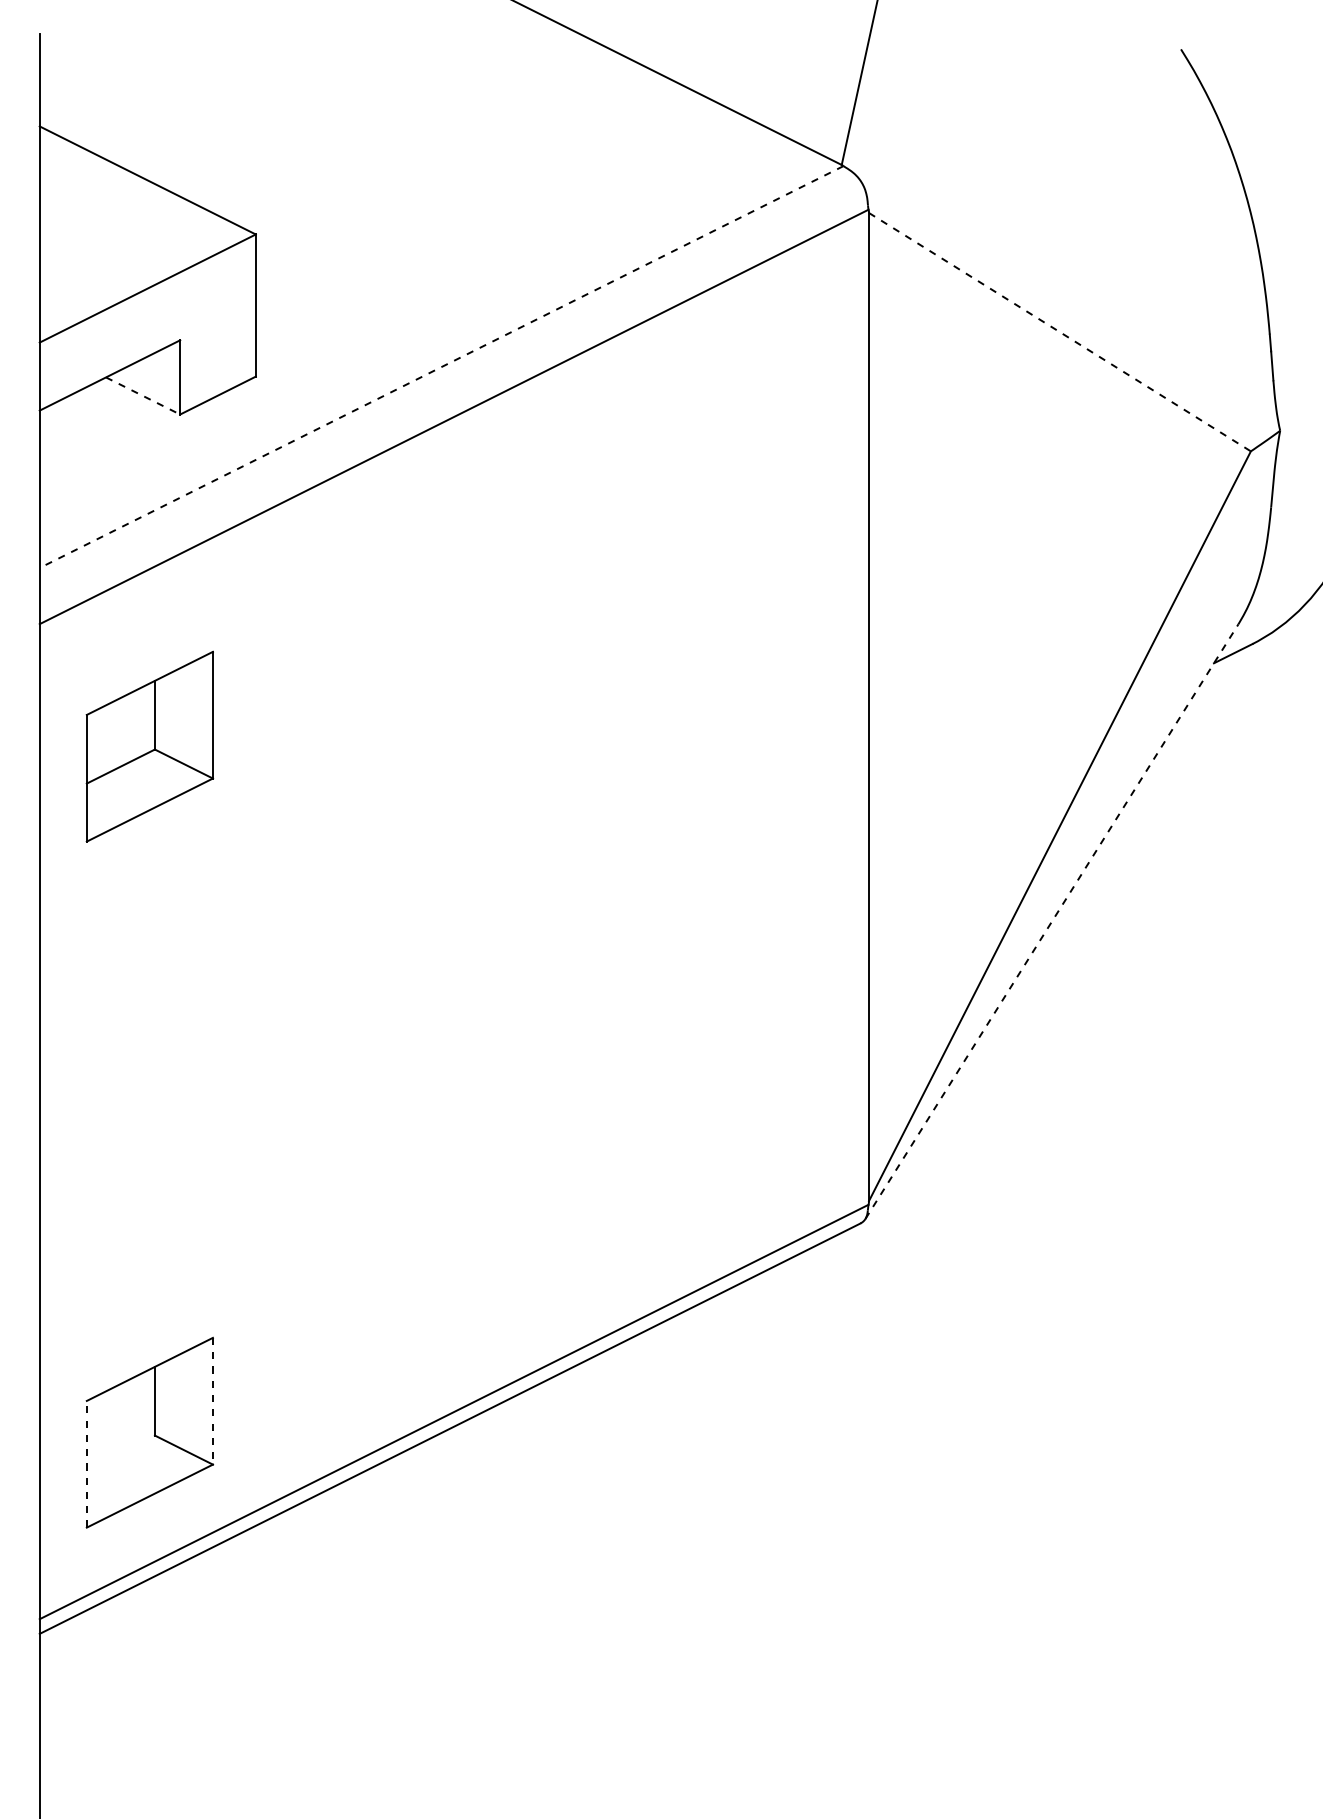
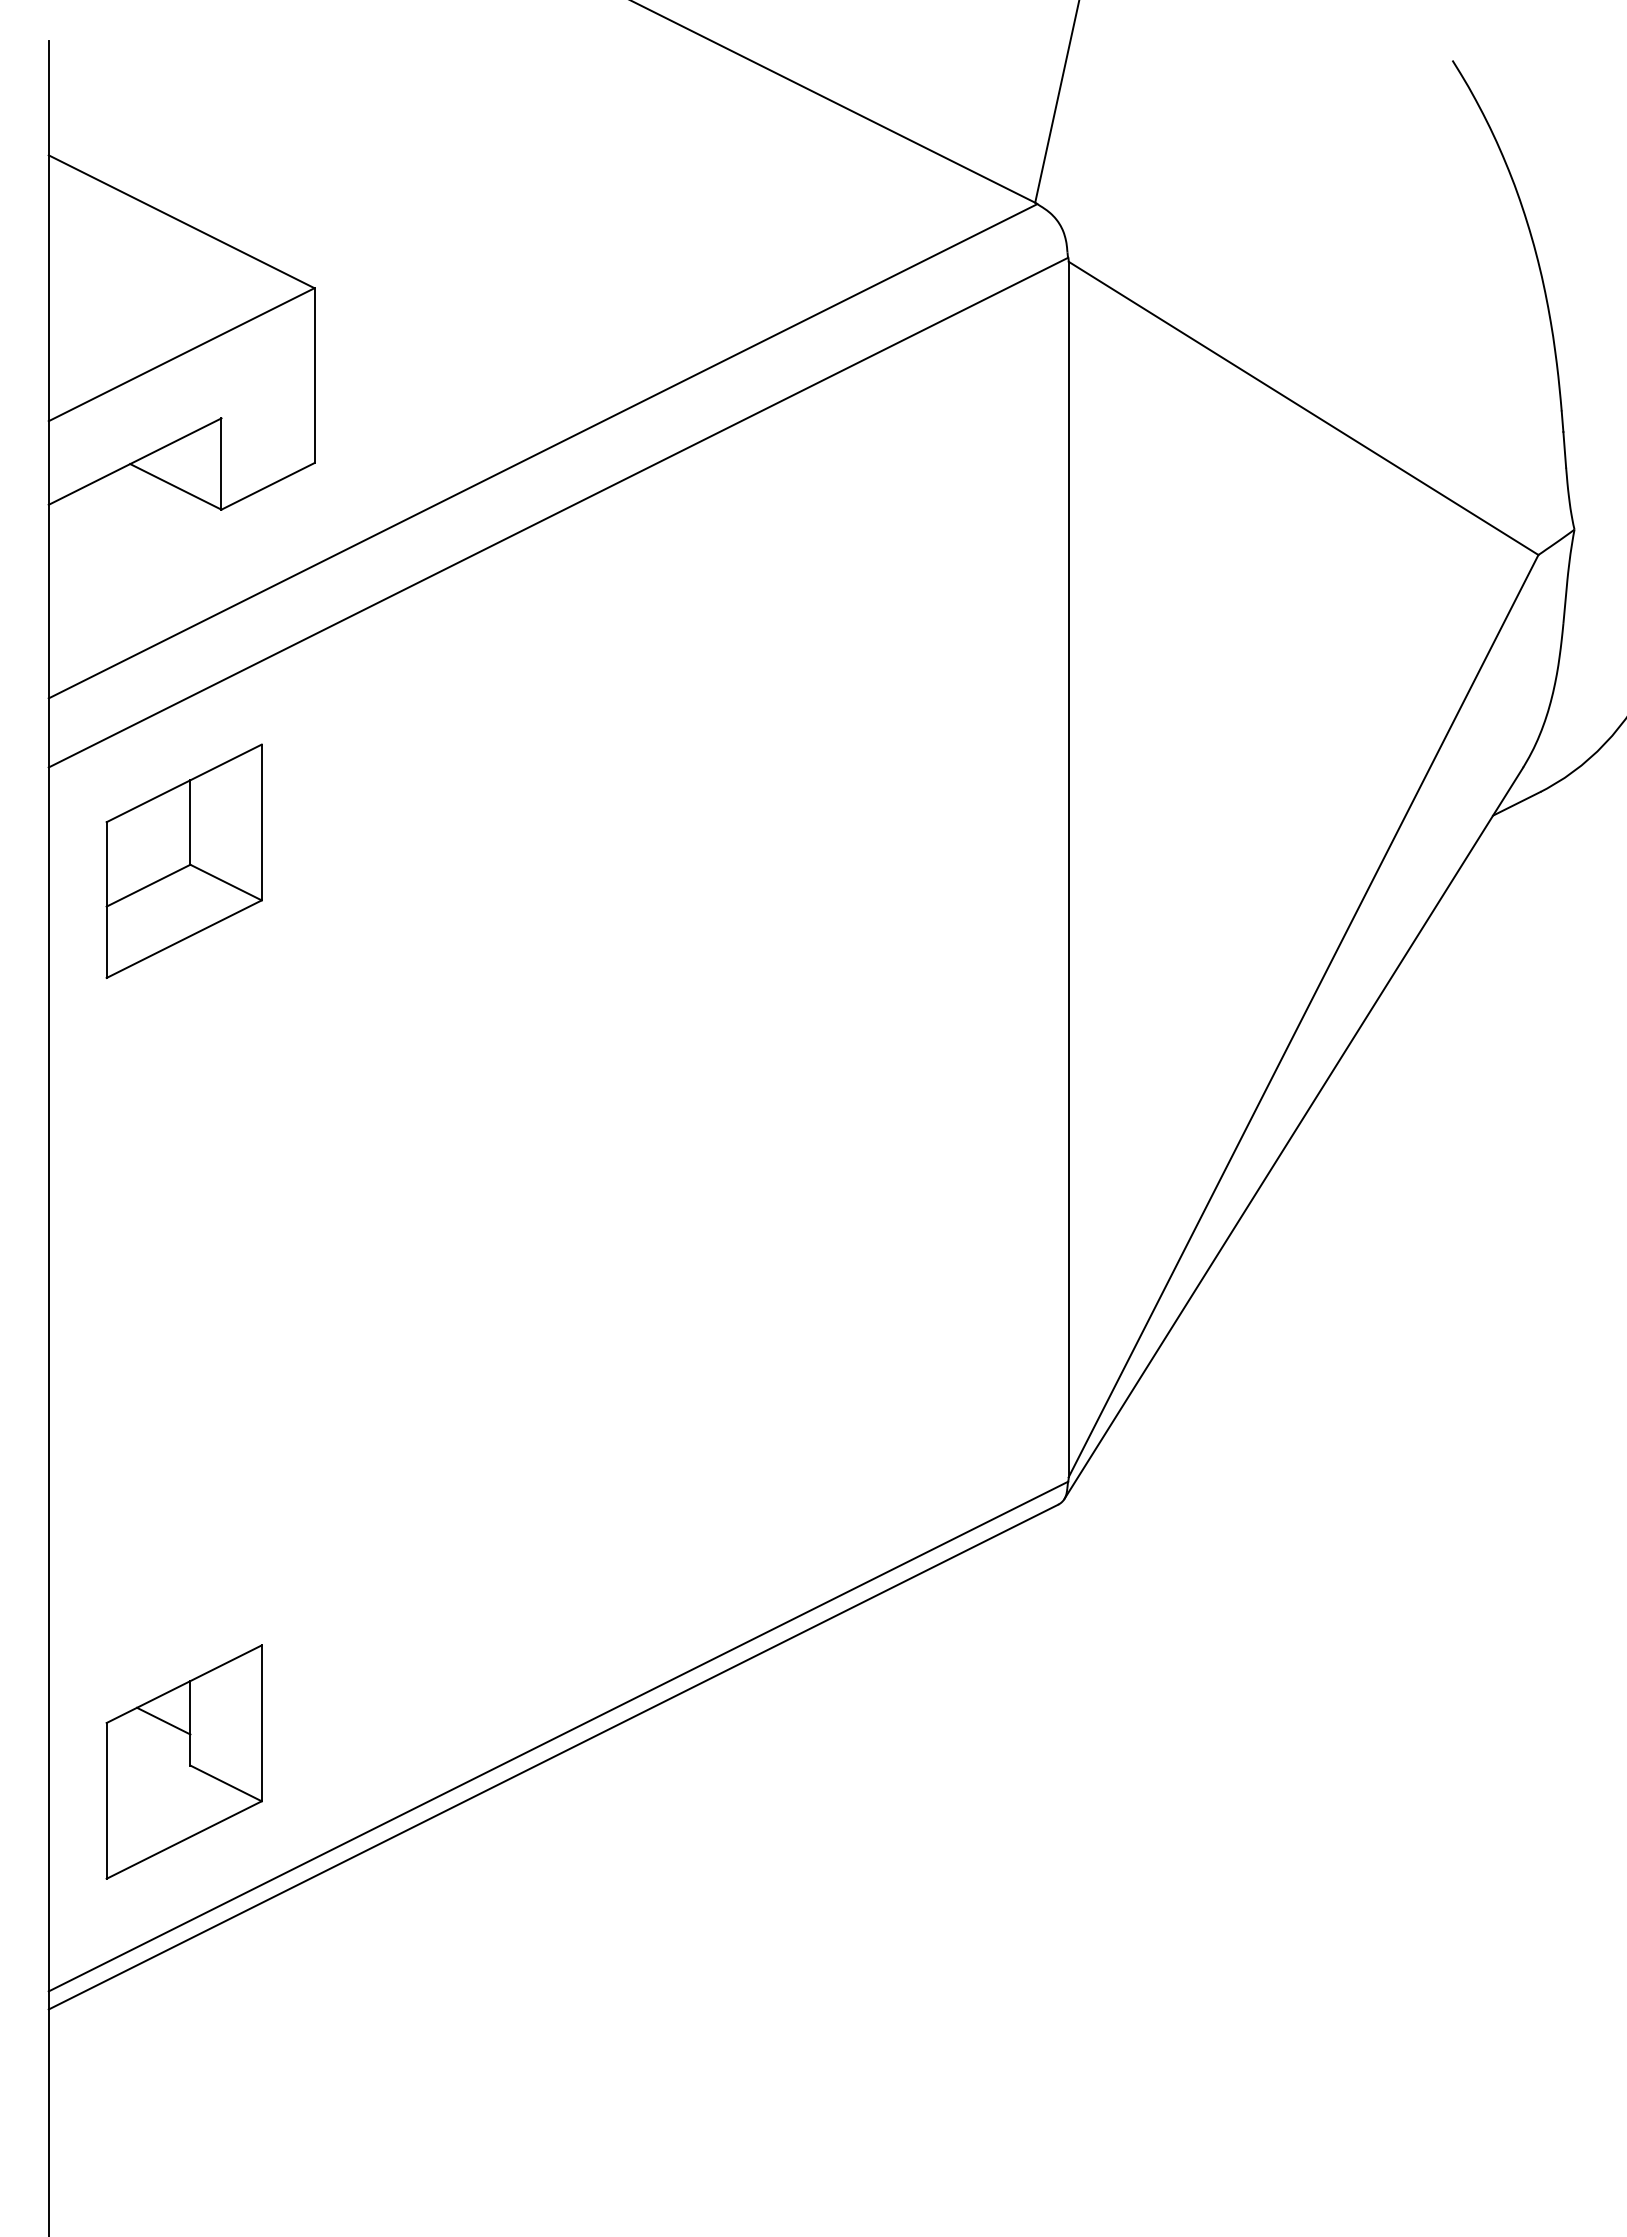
line: (1059, 332) -> (1303, 408), dashed -> solid
line: (441, 367) -> (543, 451), dashed -> solid
line: (143, 396) -> (176, 487), dashed -> solid
part: (149, 746) -> (183, 860), moved
line: (1051, 921) -> (1293, 1133), dashed -> solid
line: (133, 1398) -> (163, 1720), added
line: (212, 1401) -> (261, 1723), dashed -> solid
line: (86, 1463) -> (106, 1800), dashed -> solid

